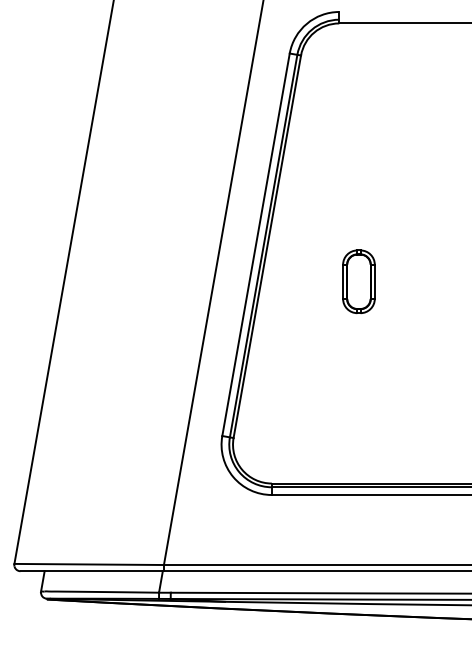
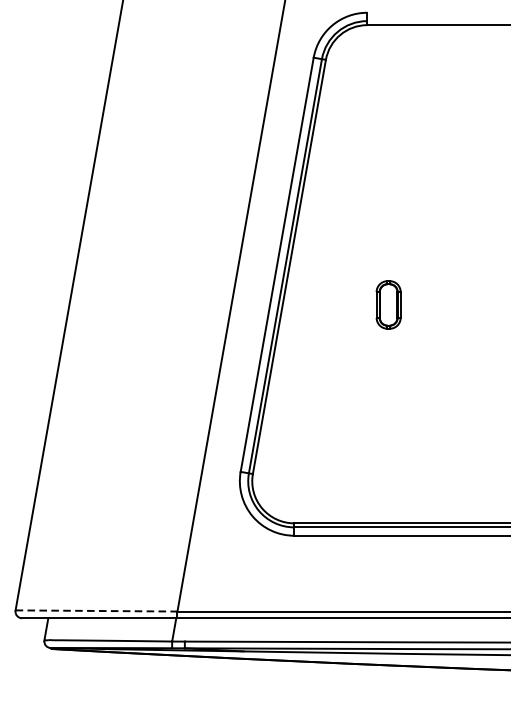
part: (358, 281) -> (388, 304), size x0.7
line: (89, 564) -> (96, 610), solid -> dashed

